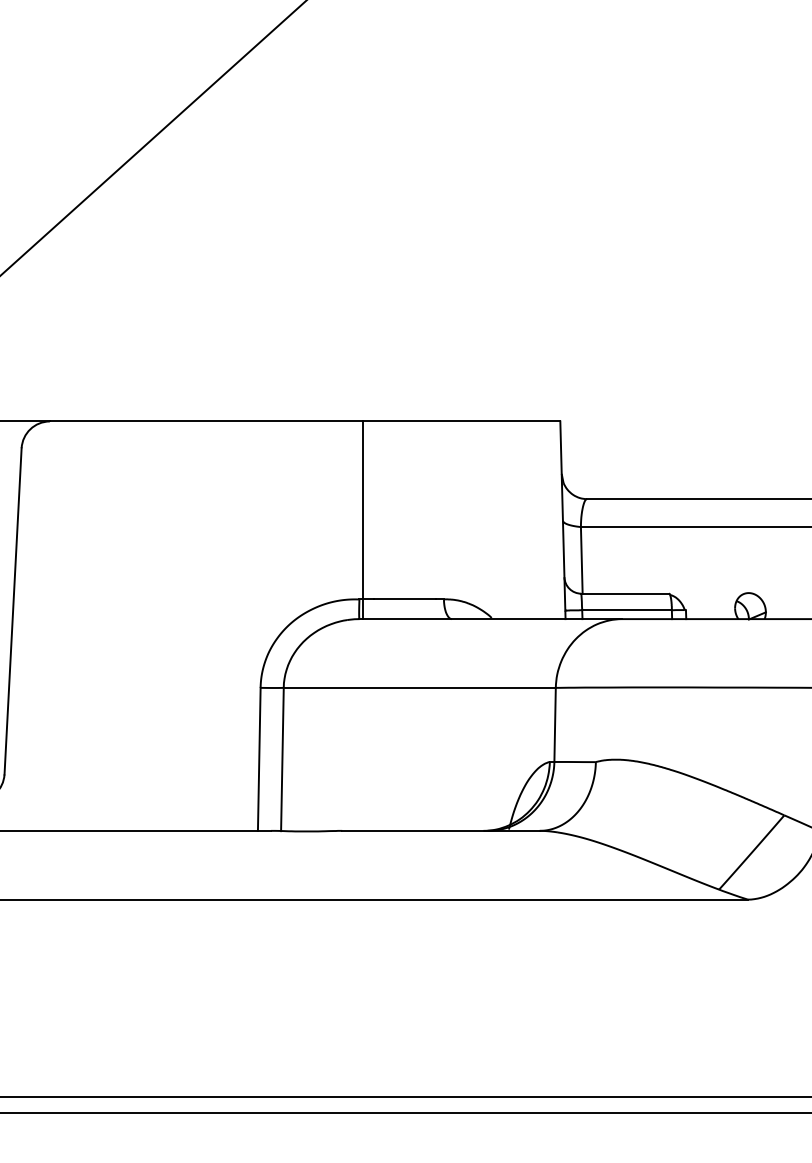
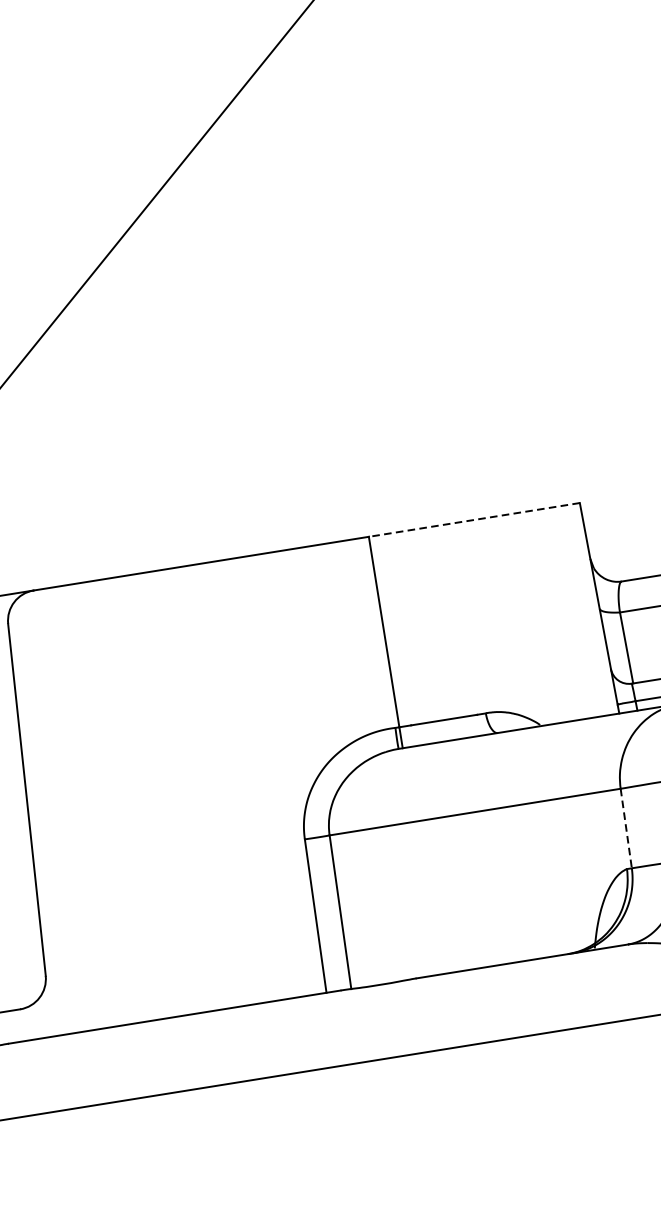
line: (461, 421) -> (474, 519), solid -> dashed
line: (555, 725) -> (626, 829), solid -> dashed

